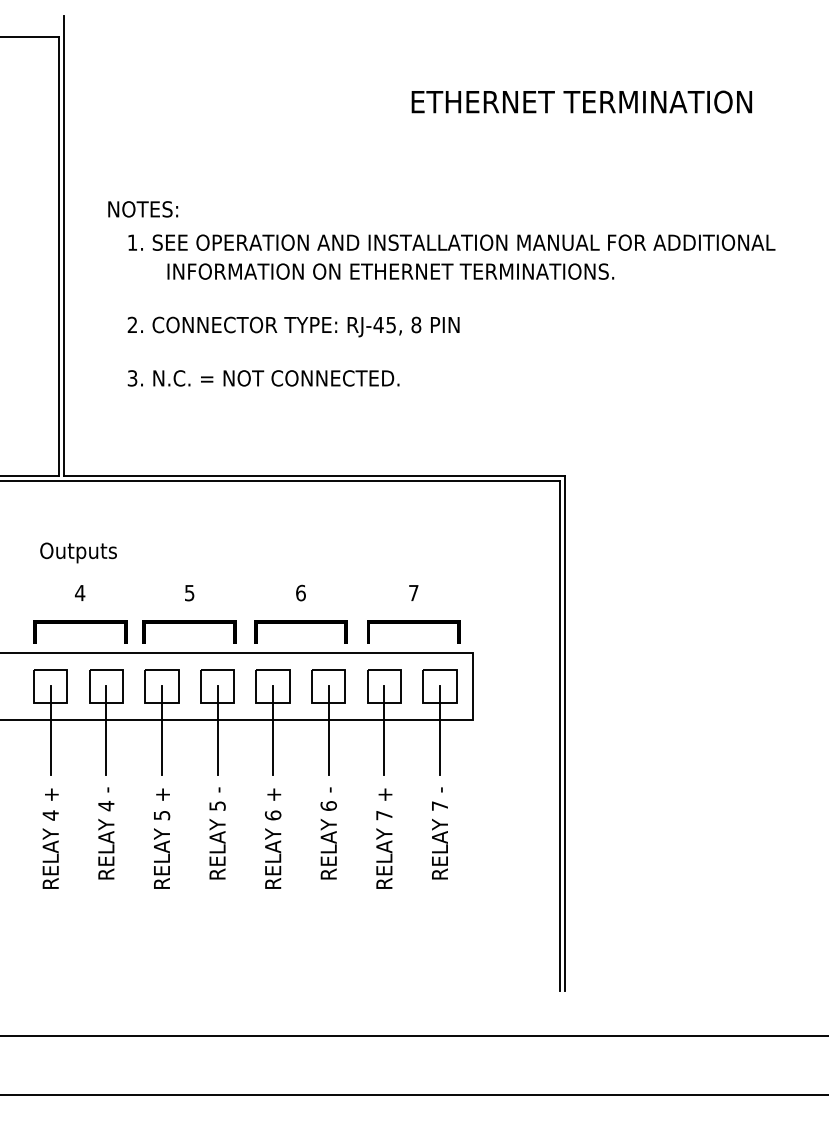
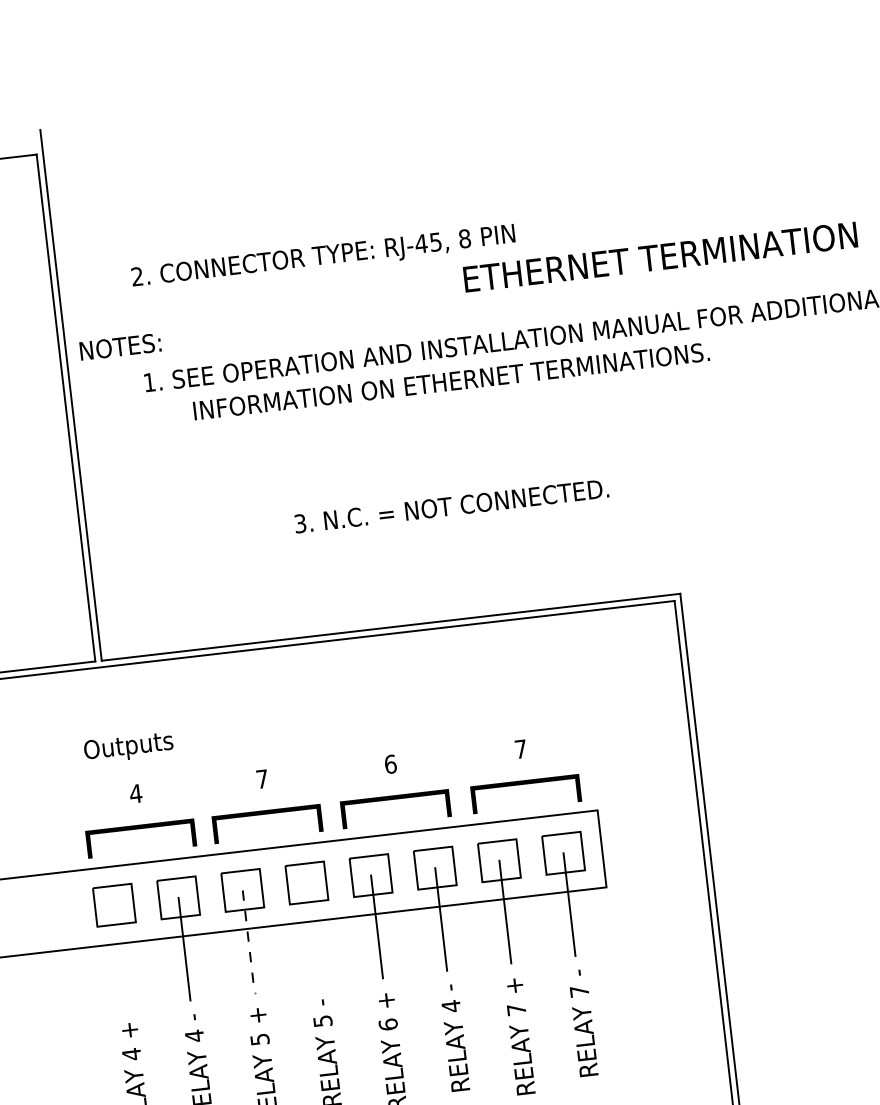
text: (581, 101) -> (660, 256), moved
text: (143, 209) -> (120, 347), moved
text: (293, 326) -> (323, 256), moved
text: (263, 378) -> (451, 506), moved
text: (189, 593) -> (262, 779), 5 -> 7
line: (50, 730) -> (120, 956), removed
line: (217, 730) -> (312, 934), removed
line: (161, 731) -> (248, 942), solid -> dashed
text: (328, 805) -> (450, 1005), 6 -> 4

